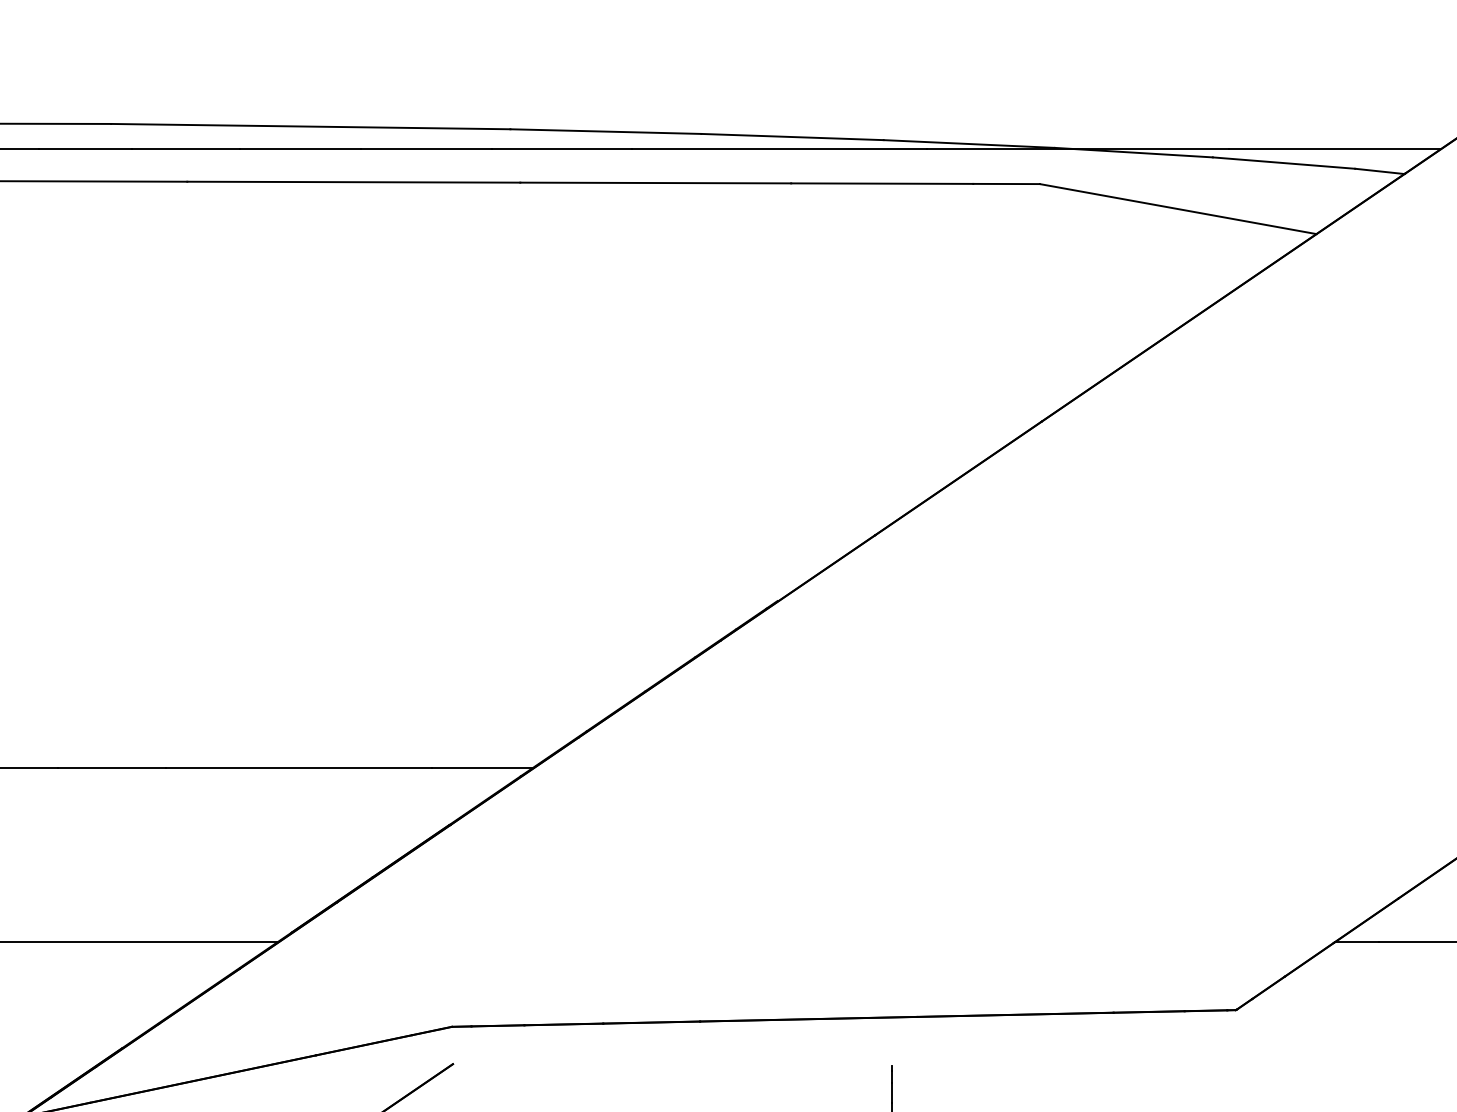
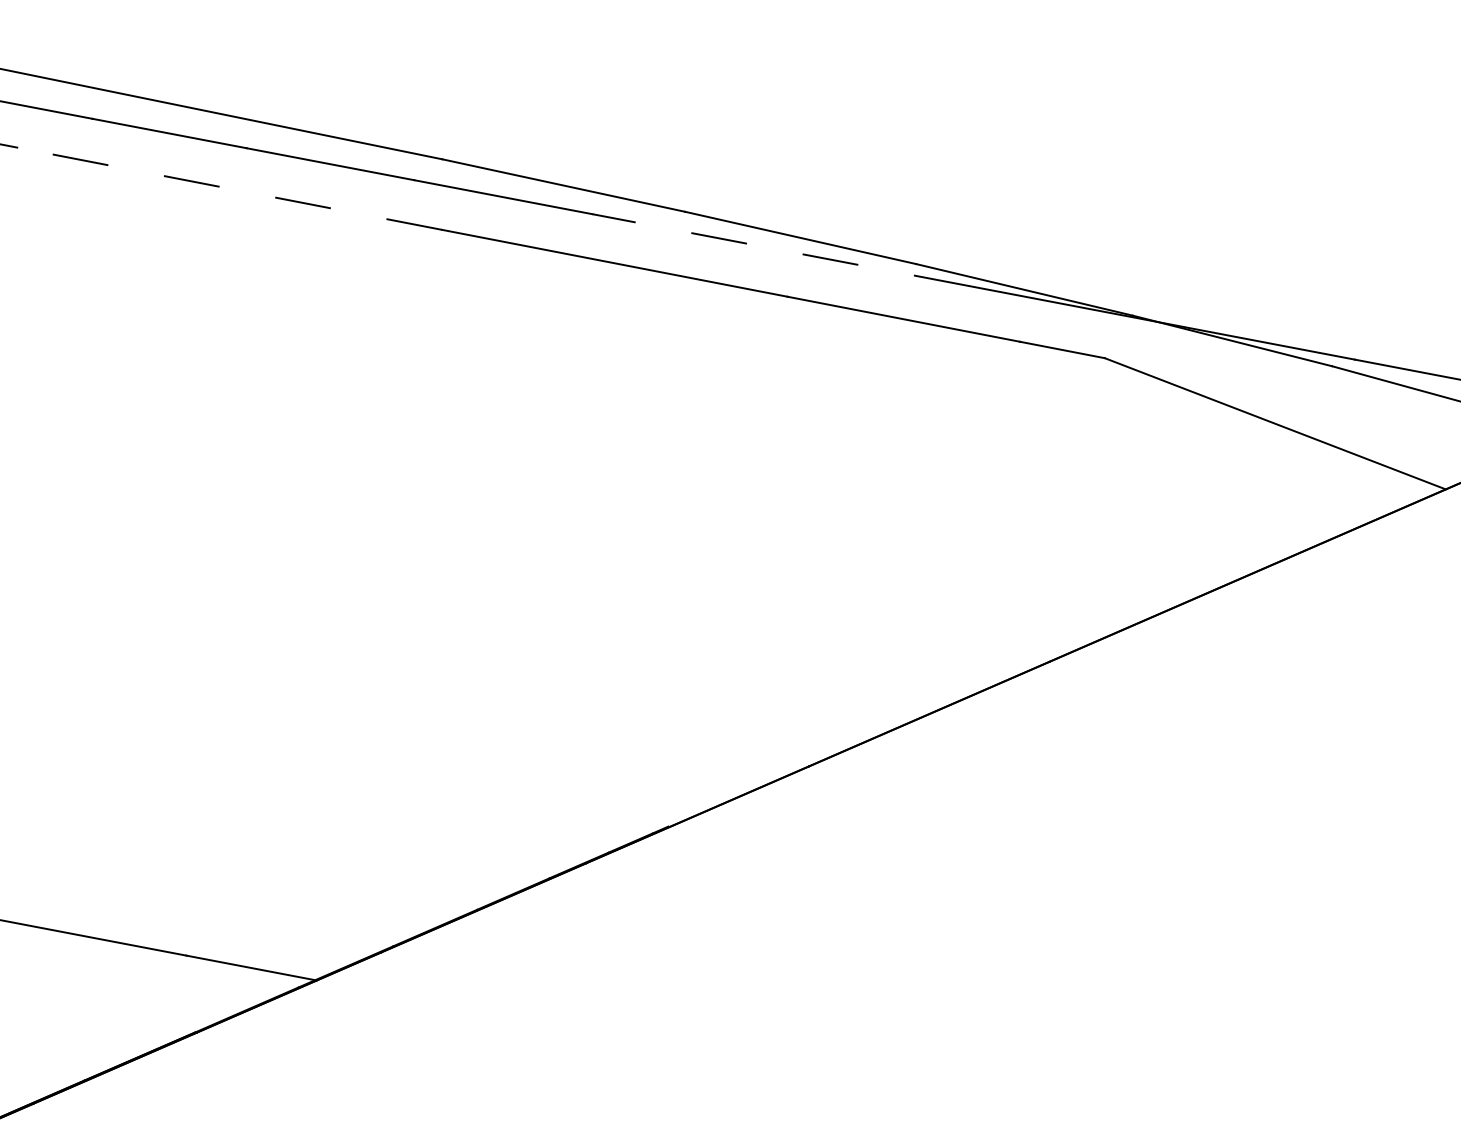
line: (779, 149) -> (780, 250), solid -> dashed
line: (353, 182) -> (229, 189), solid -> dashed

